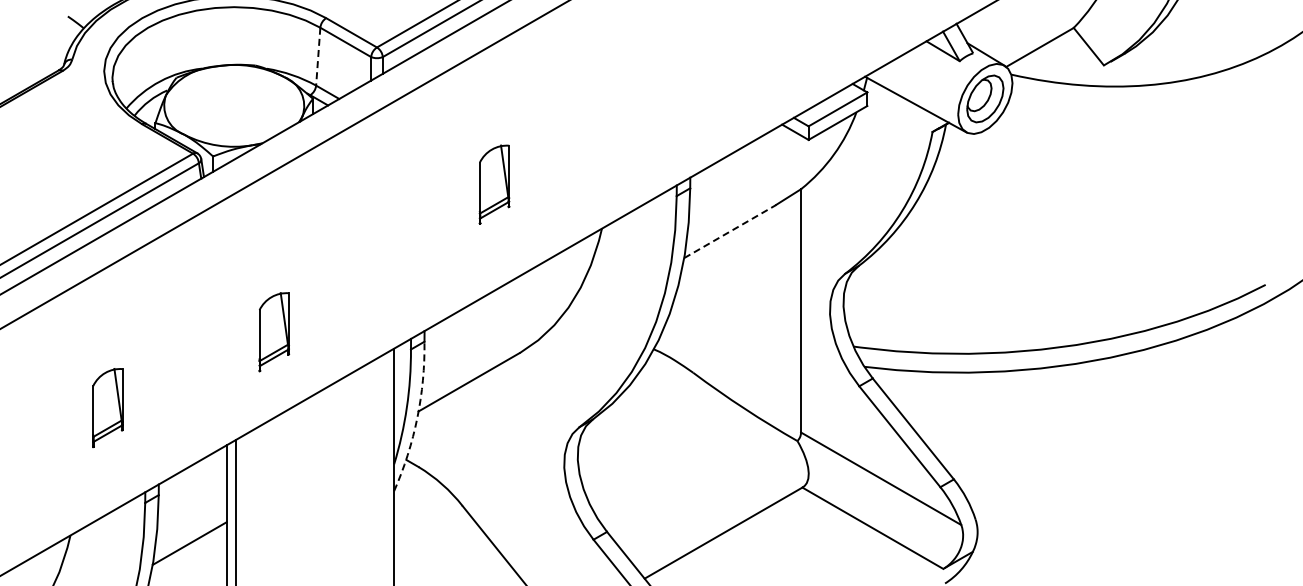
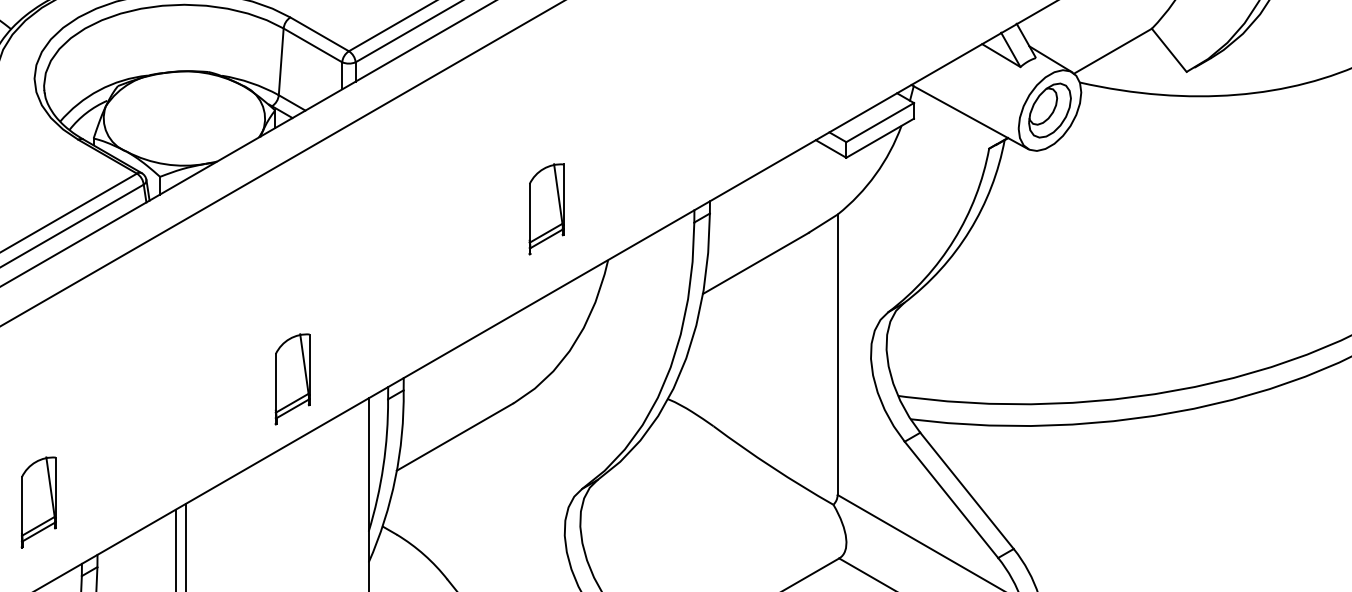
line: (318, 57) -> (281, 62), dashed -> solid
part: (494, 184) -> (546, 209), moved
line: (730, 231) -> (756, 263), dashed -> solid
part: (274, 332) -> (293, 379), moved
part: (107, 408) -> (38, 503), moved
arc: (417, 418) -> (395, 478), dashed -> solid

